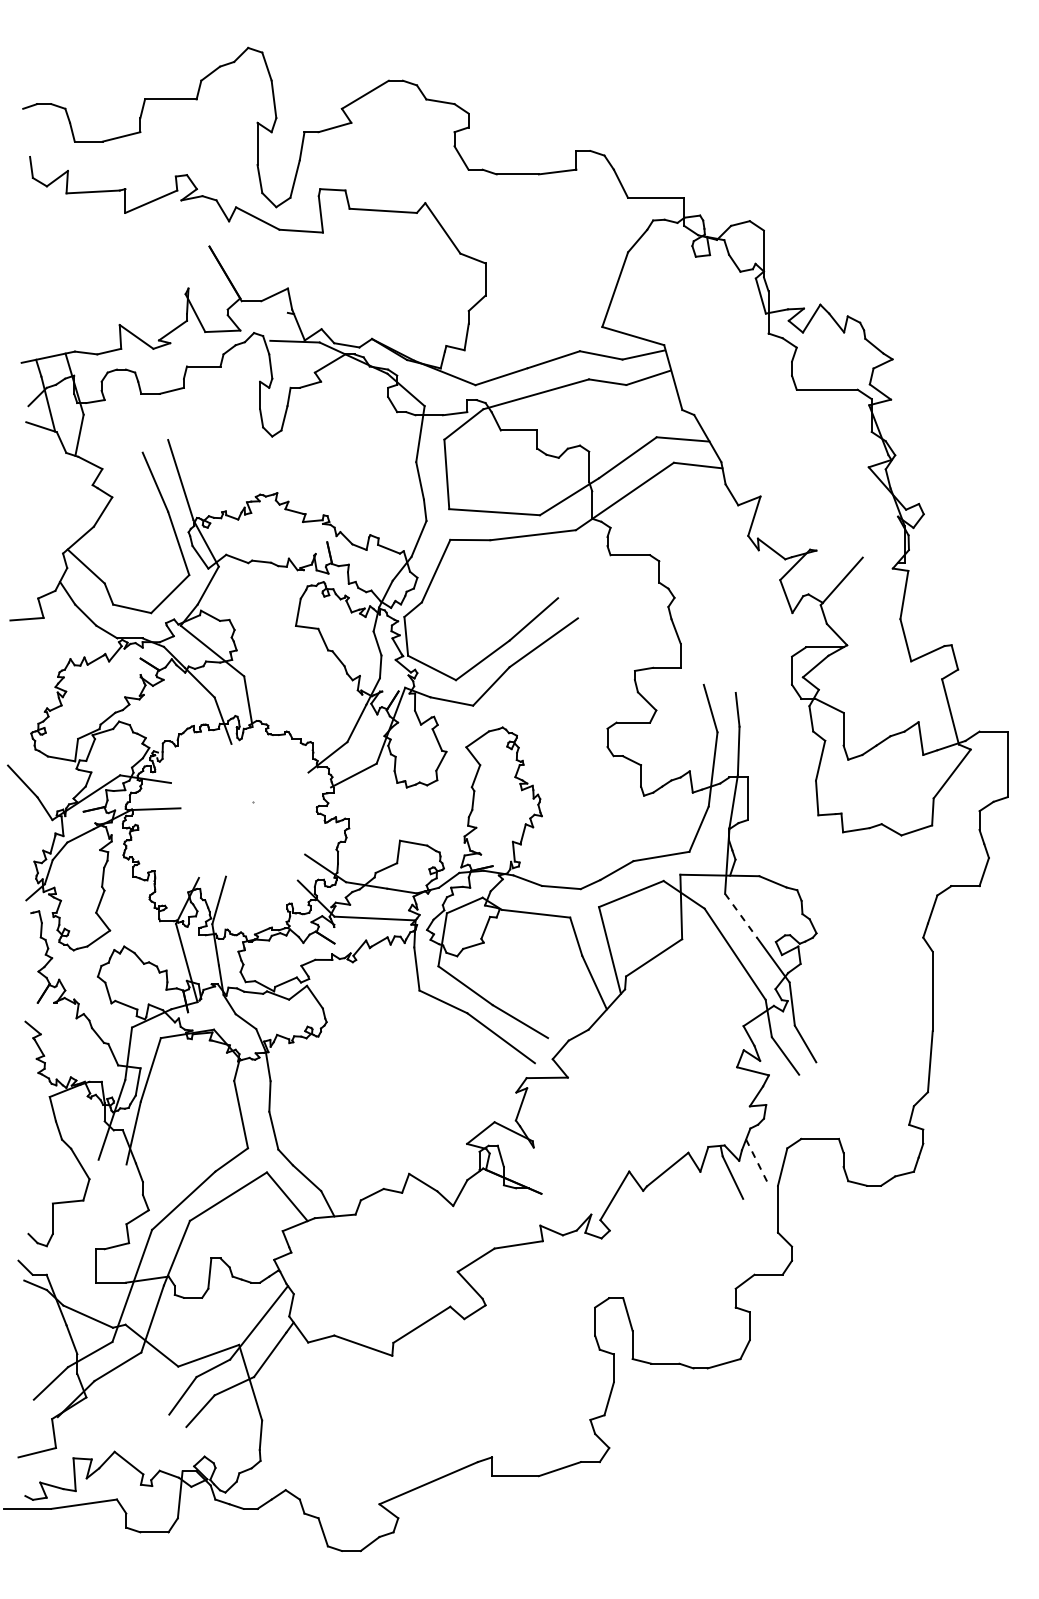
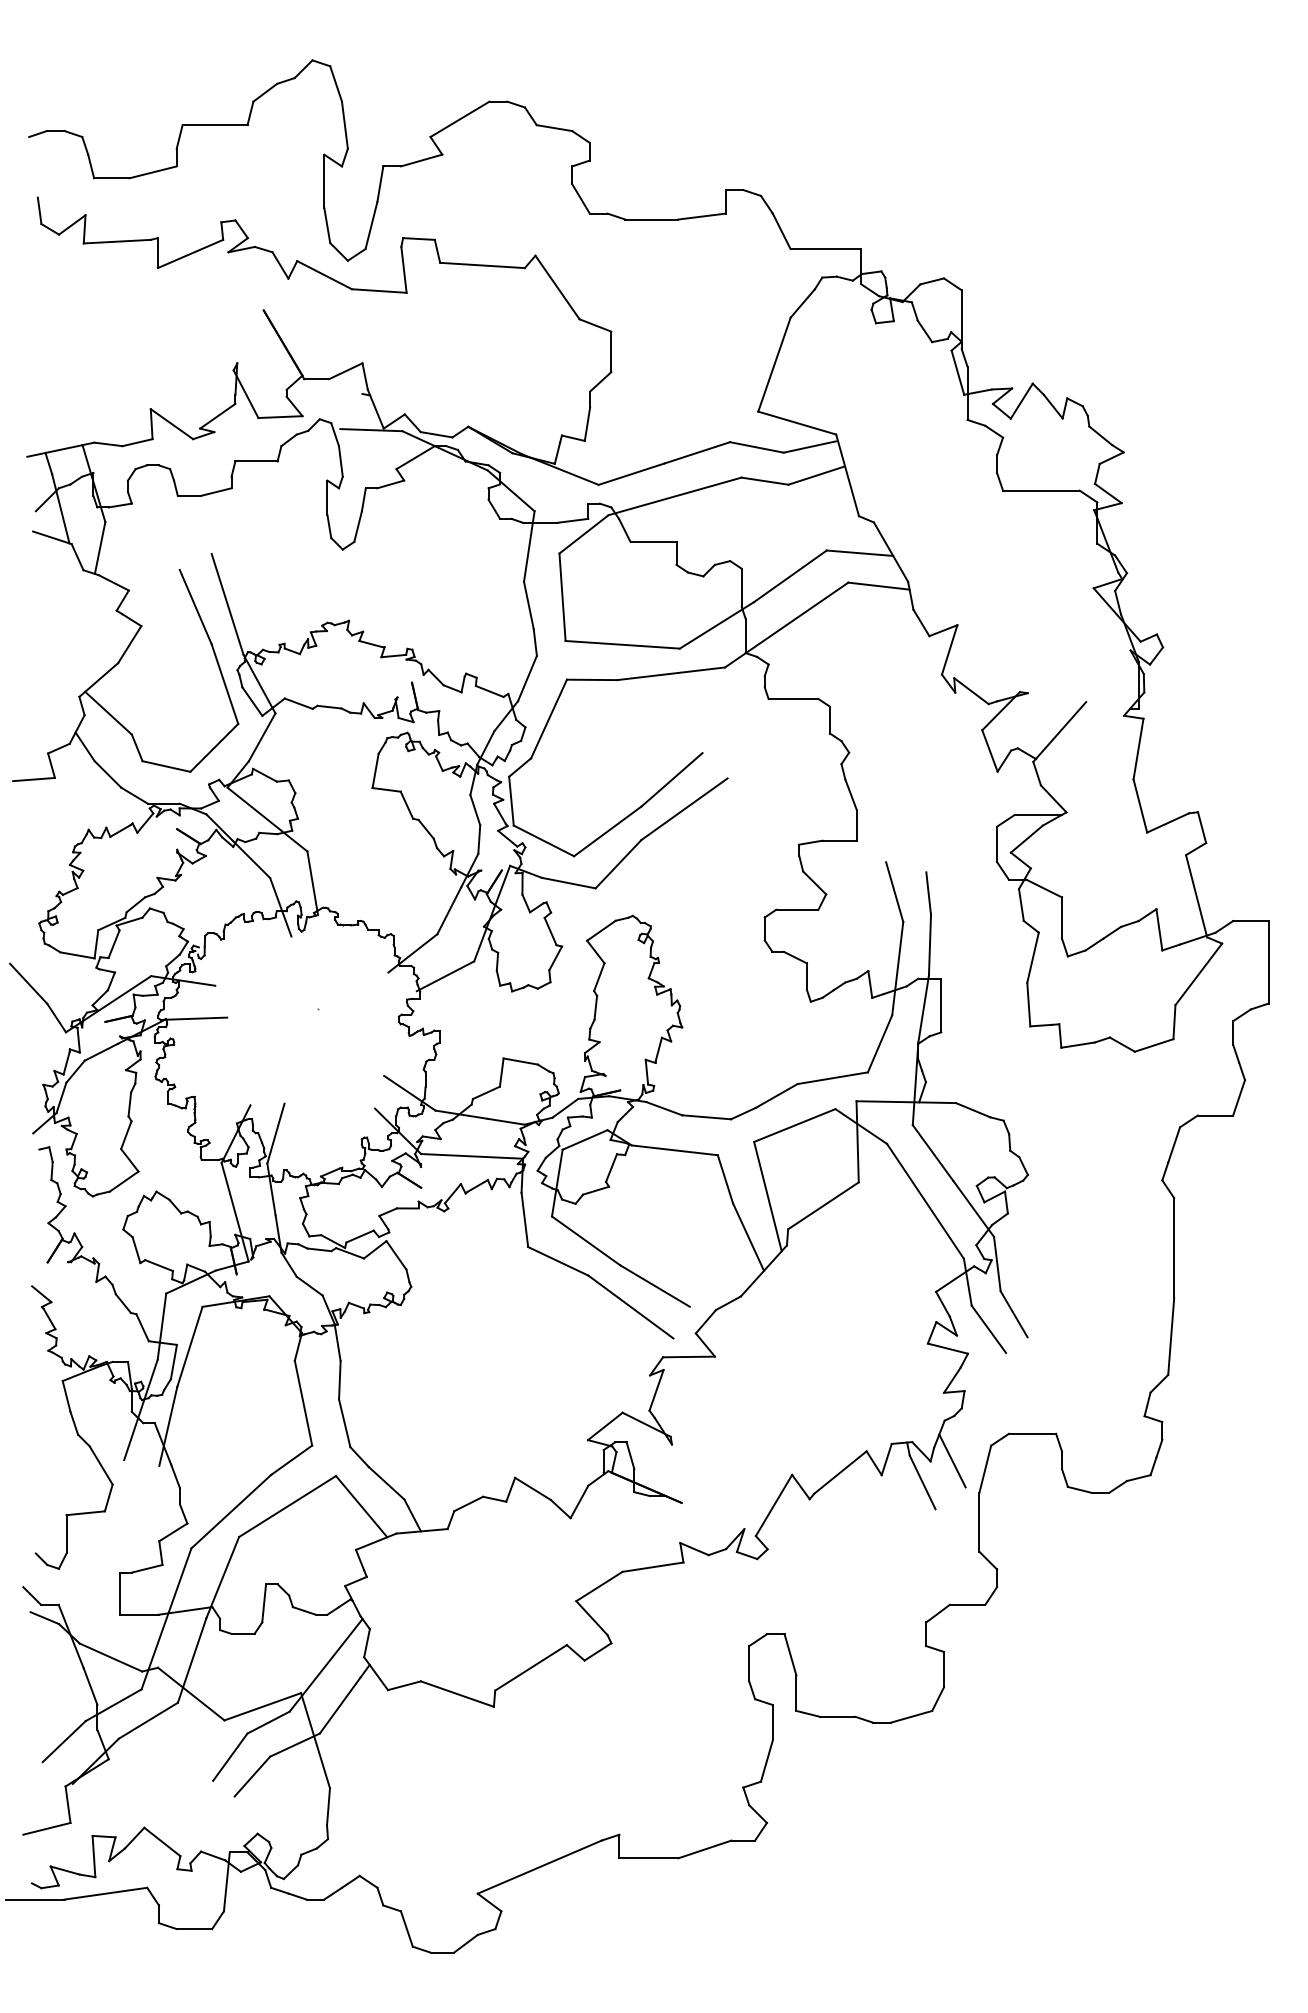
line: (741, 916) -> (933, 1153), dashed -> solid
line: (756, 1160) -> (952, 1460), dashed -> solid

